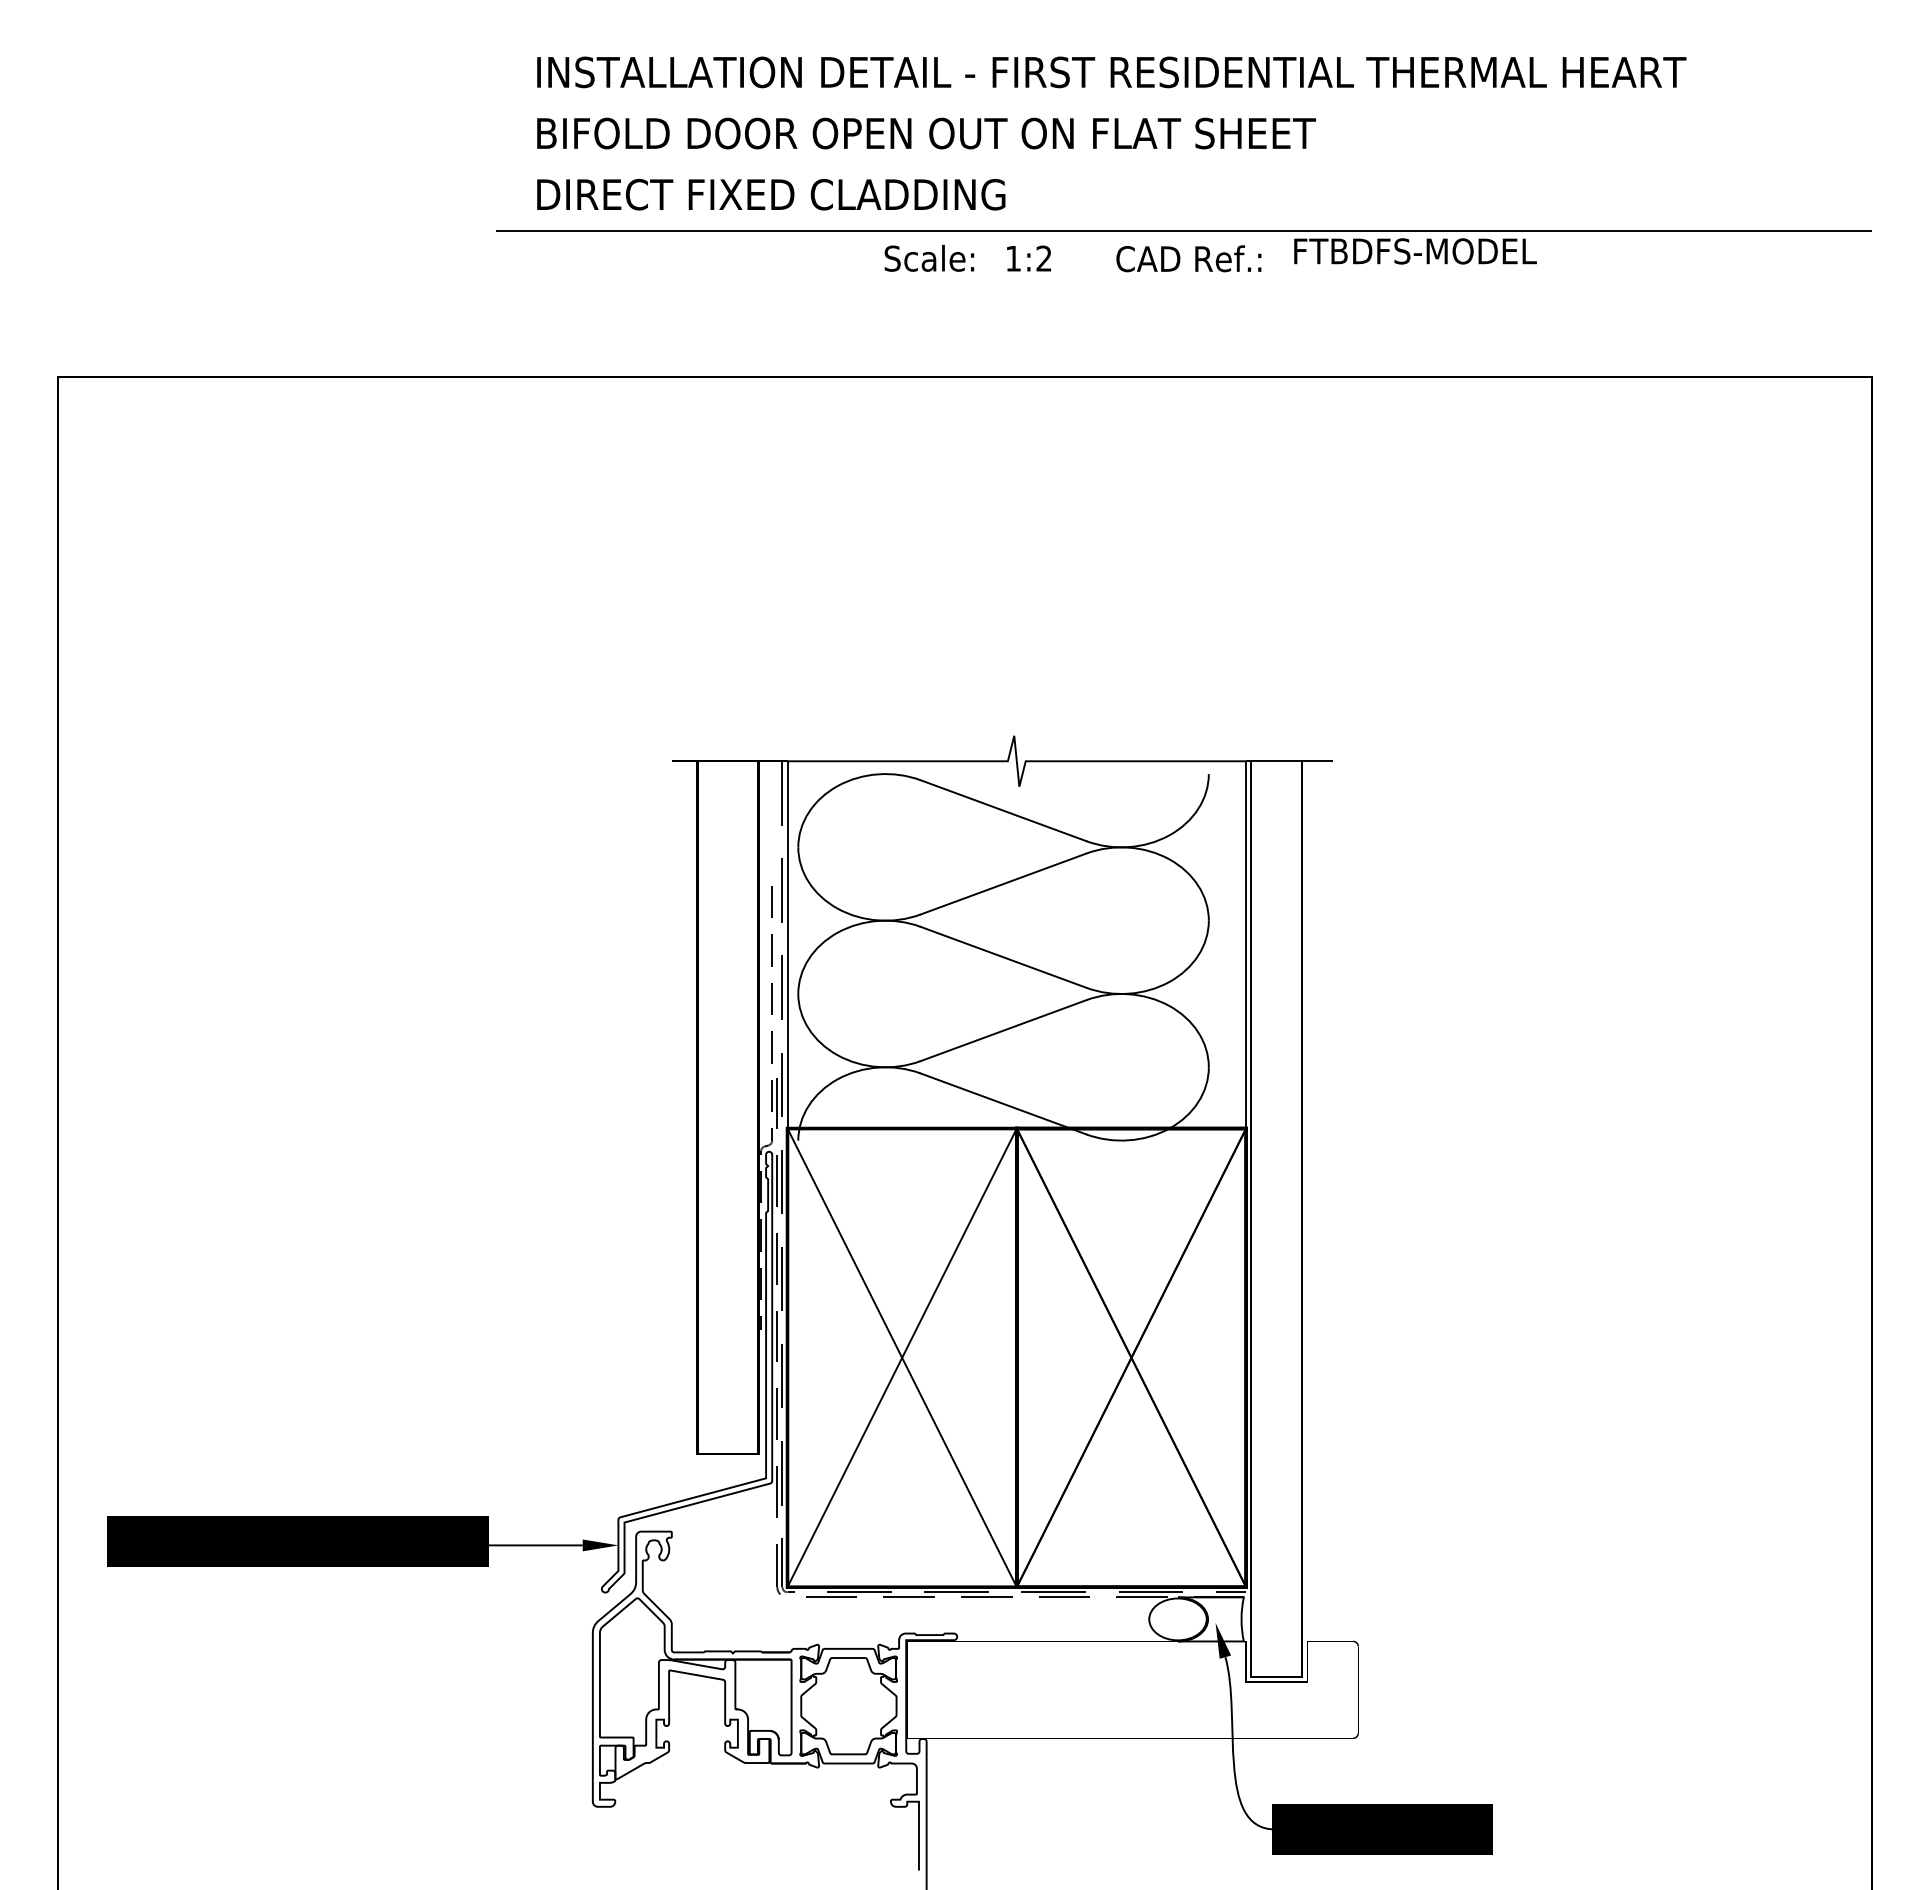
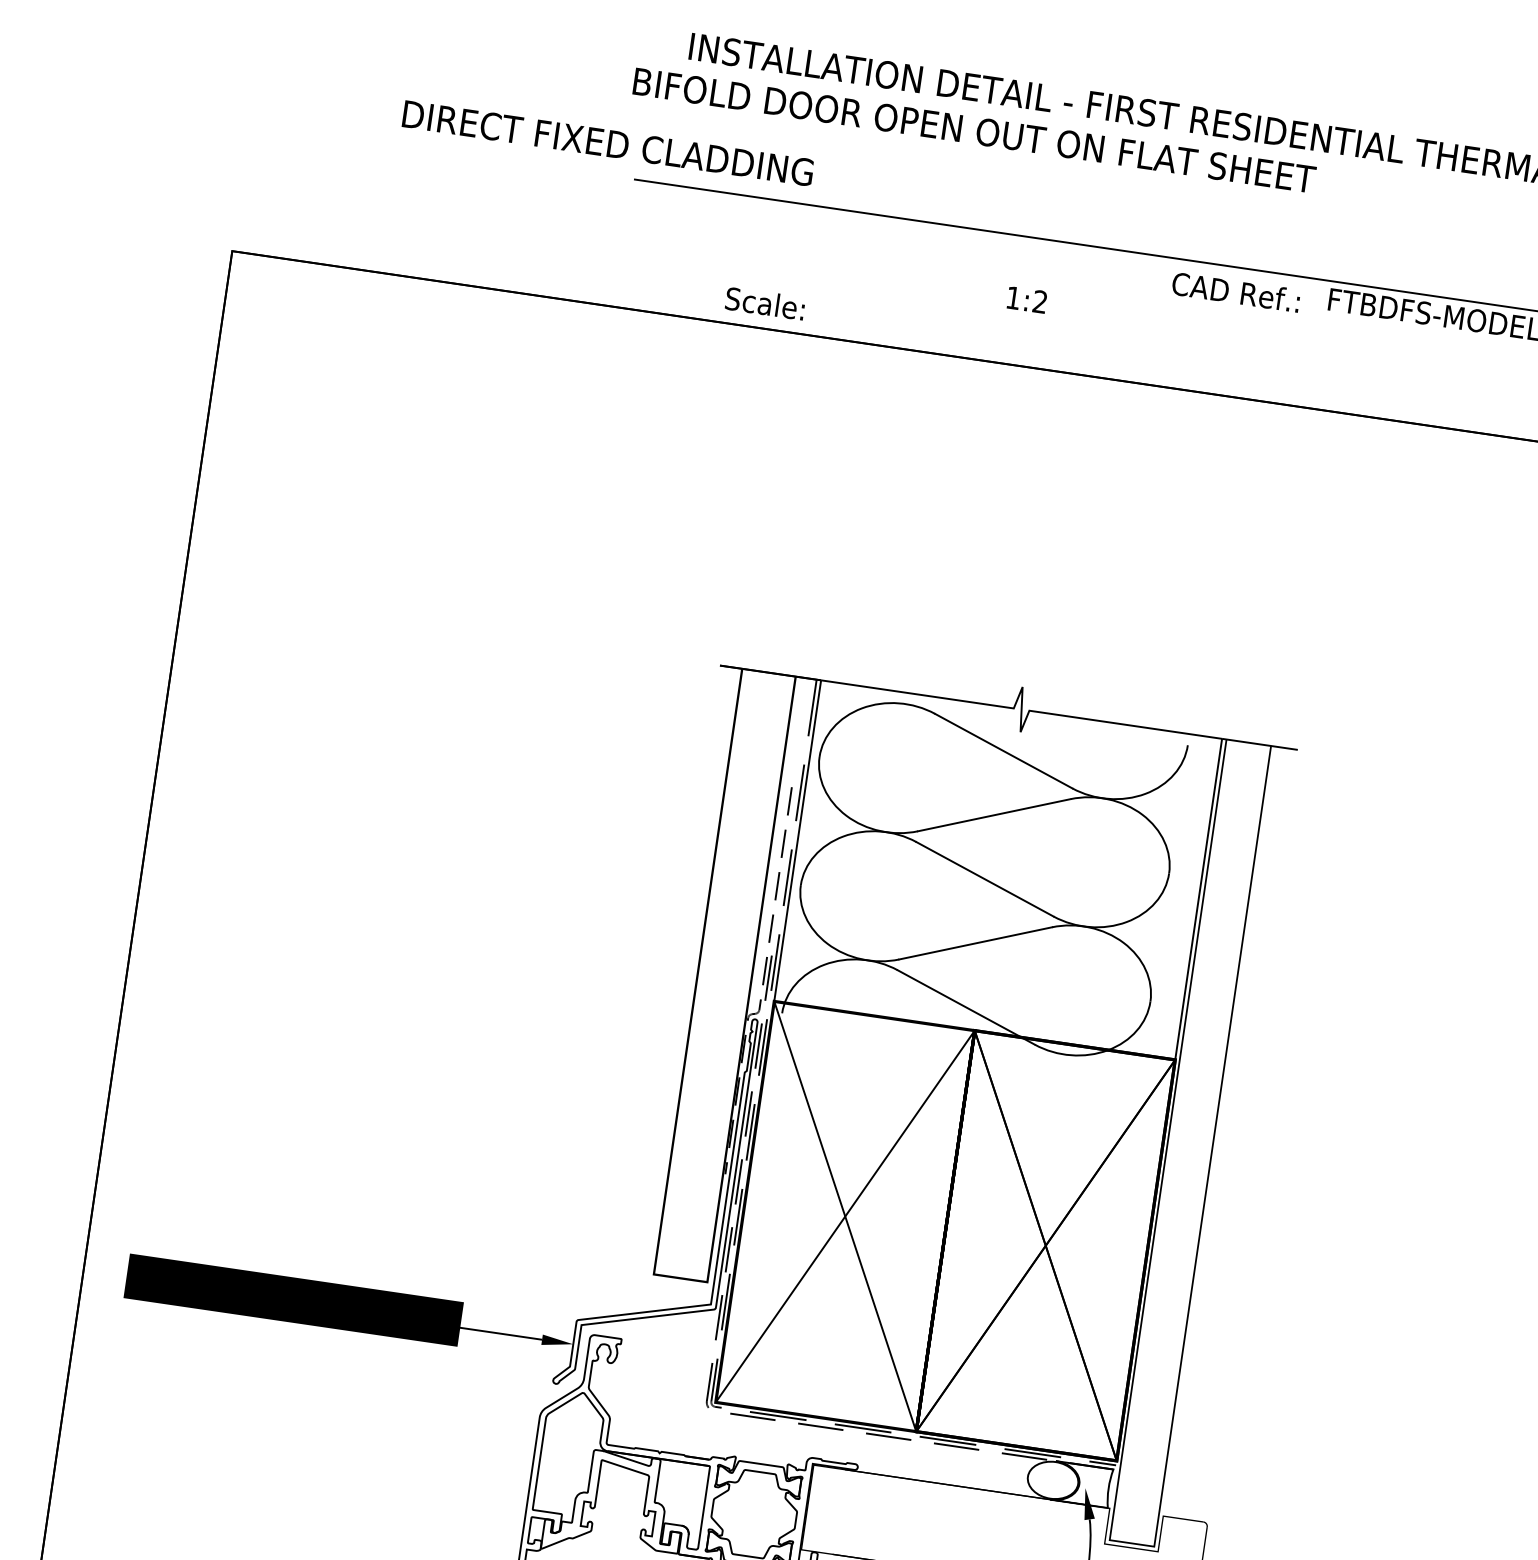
text: (926, 133) -> (974, 130), moved
text: (771, 194) -> (608, 143), moved
text: (929, 258) -> (765, 303), moved
text: (1028, 258) -> (1026, 299), moved

